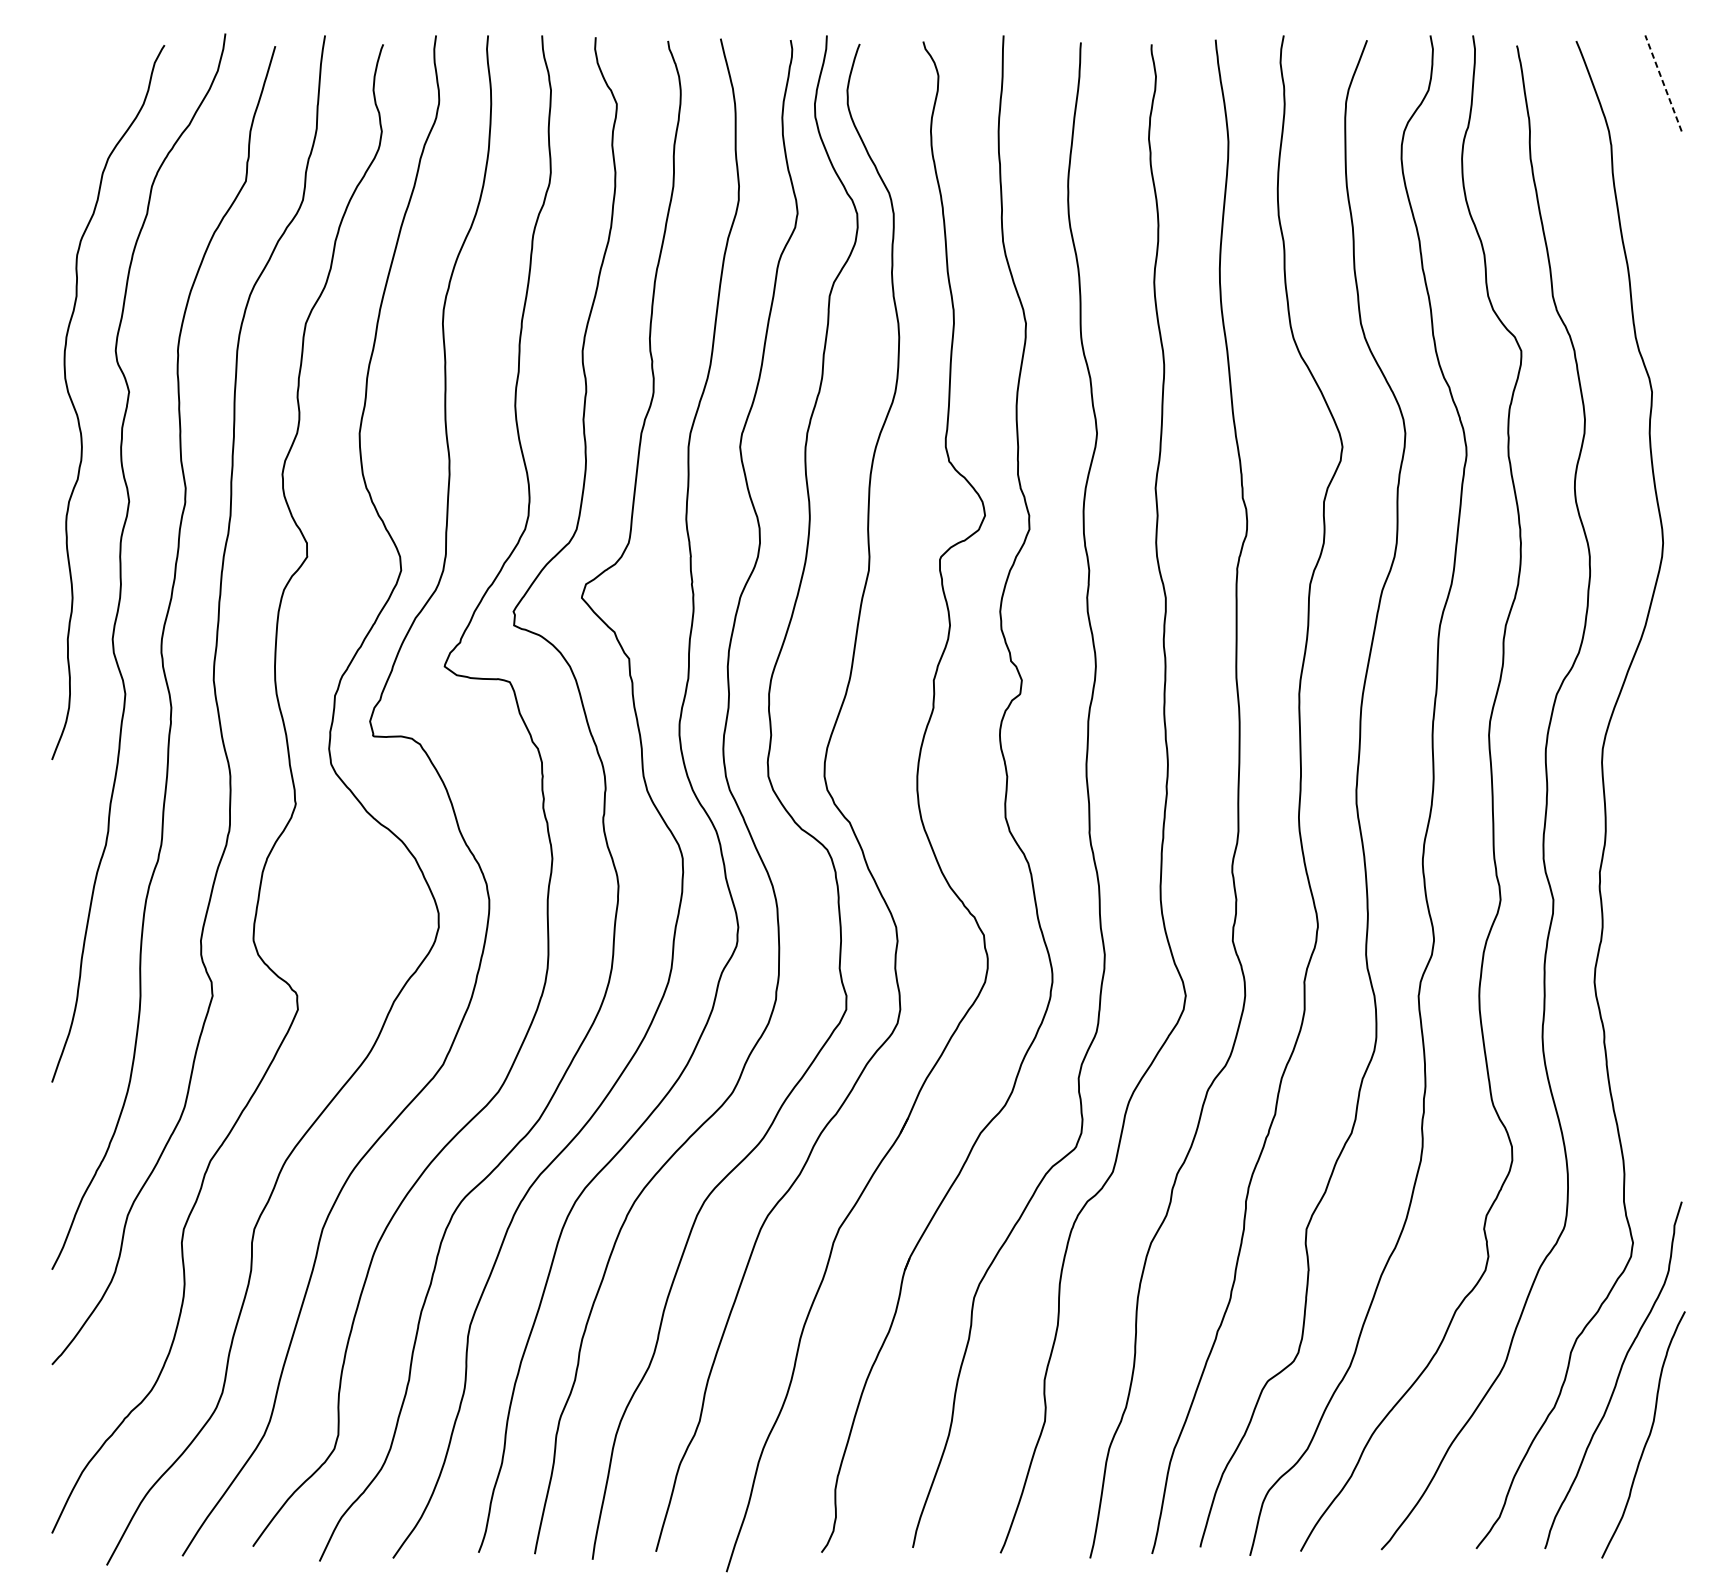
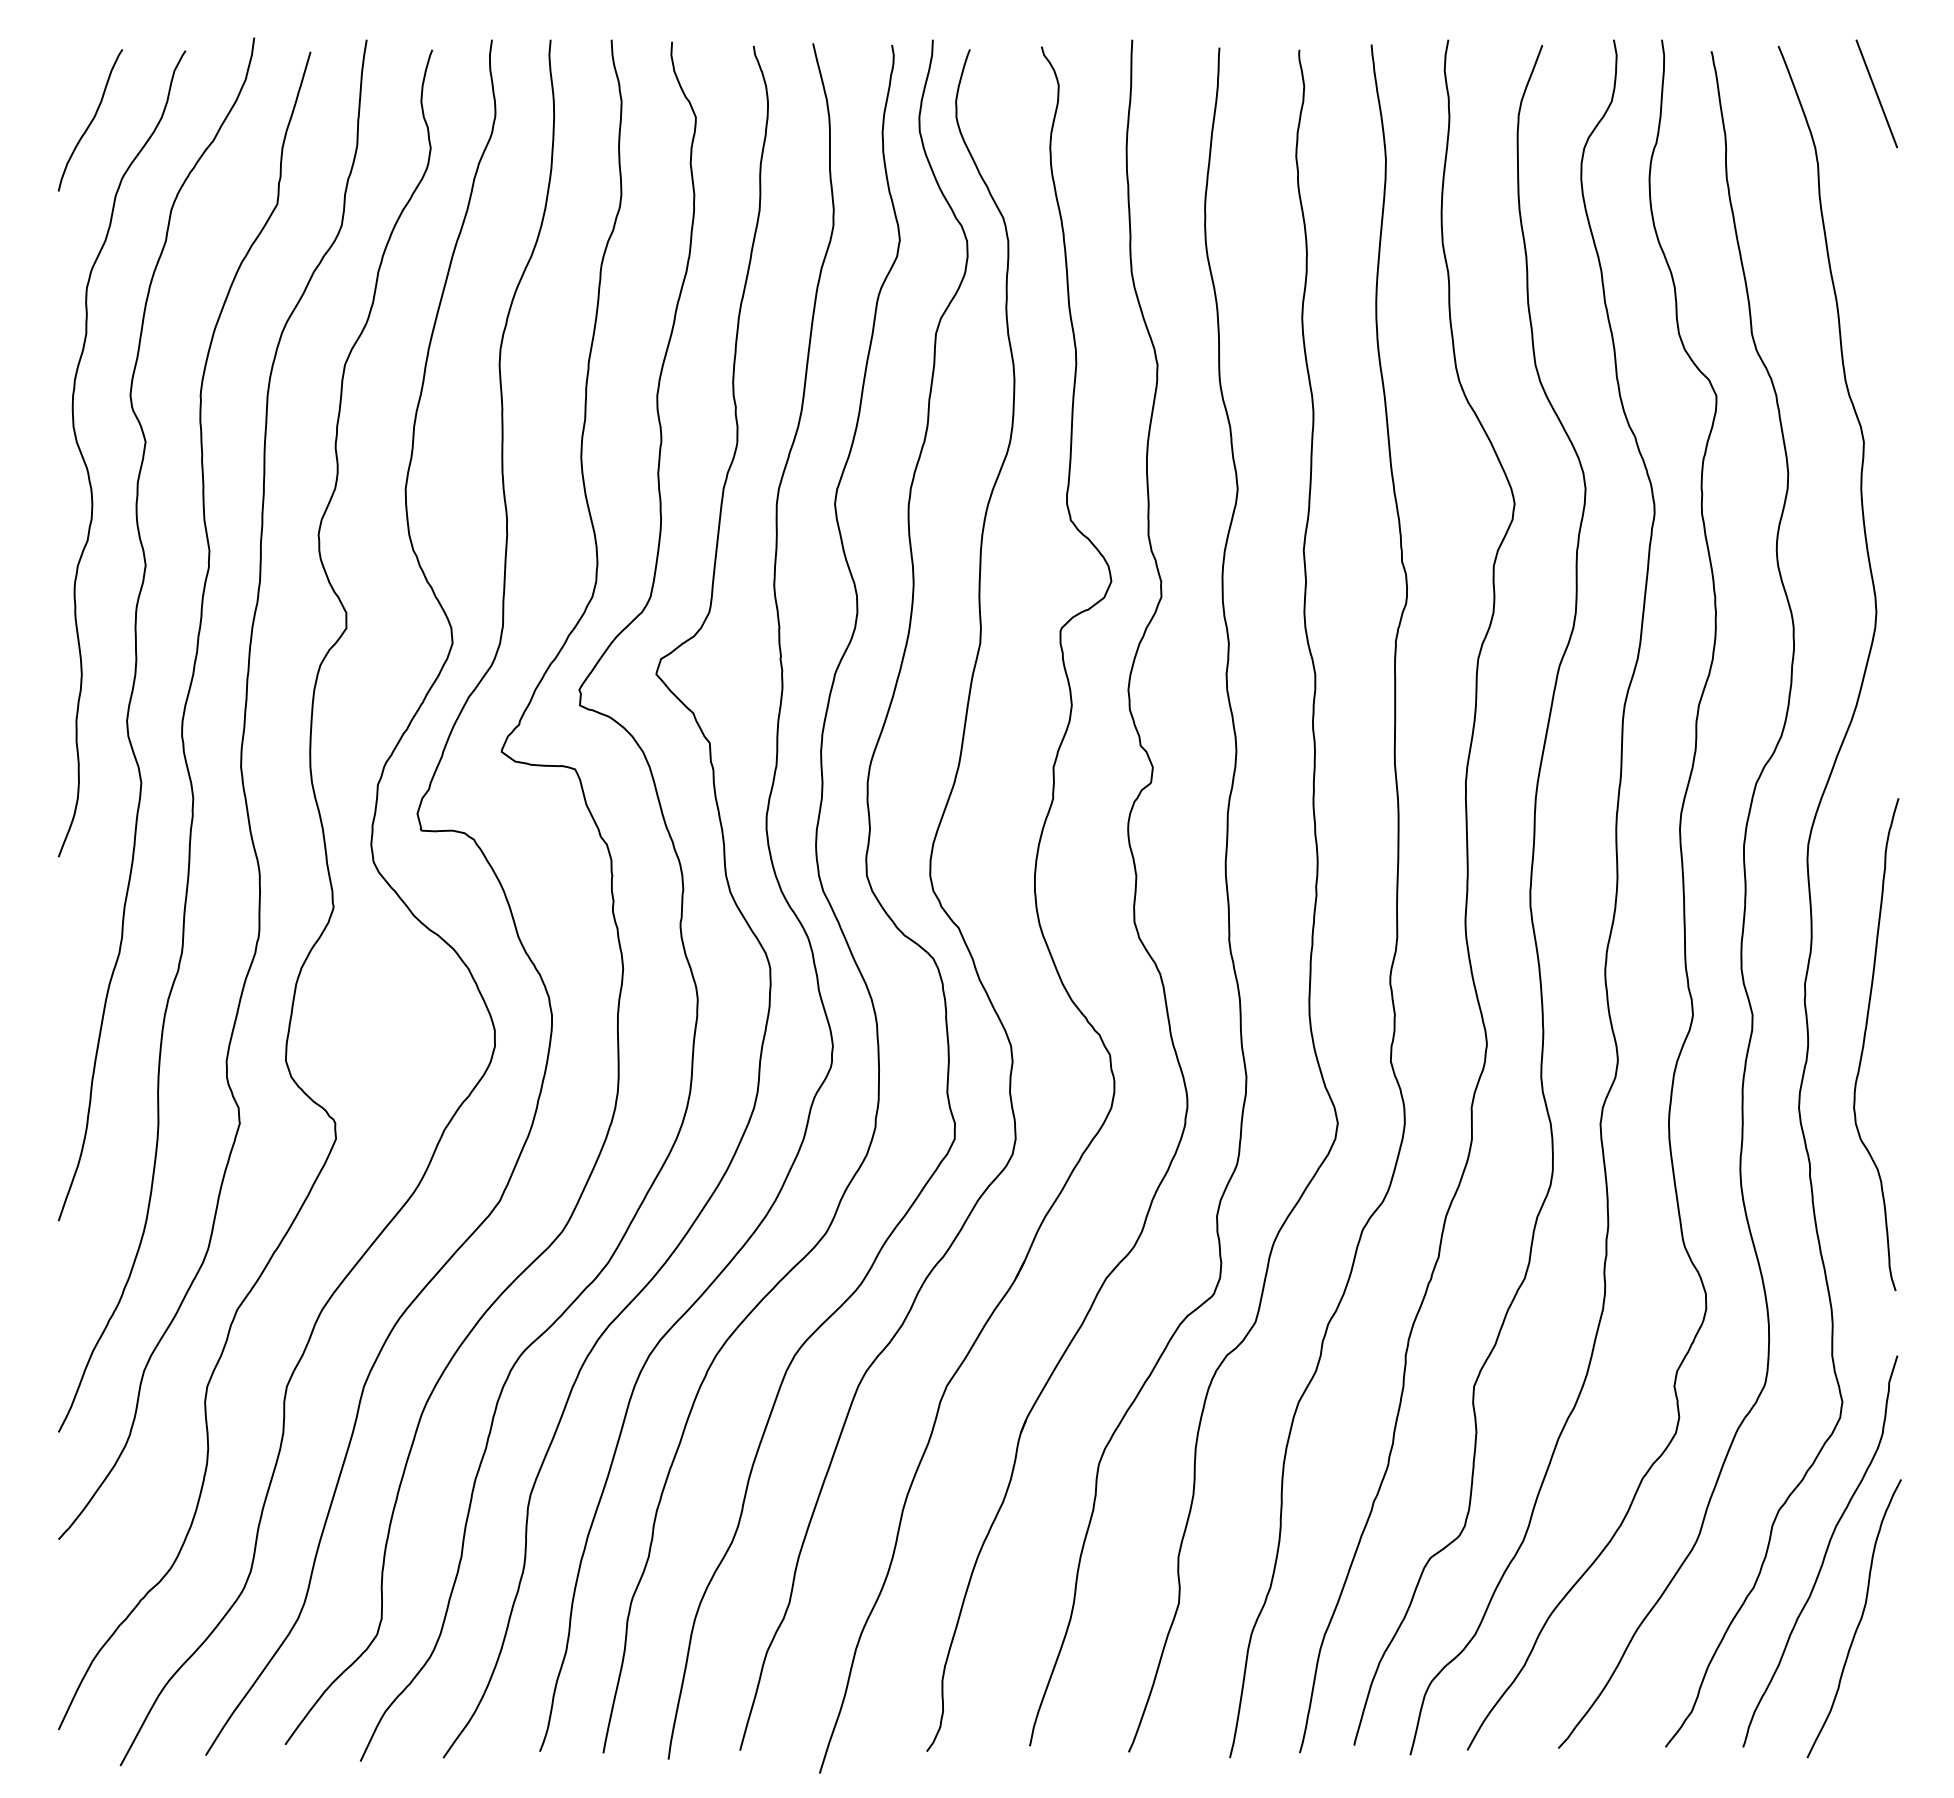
line: (1663, 83) -> (1876, 93), dashed -> solid
curve: (80, 107) -> (90, 121), added
curve: (1652, 925) -> (1864, 1044), added

